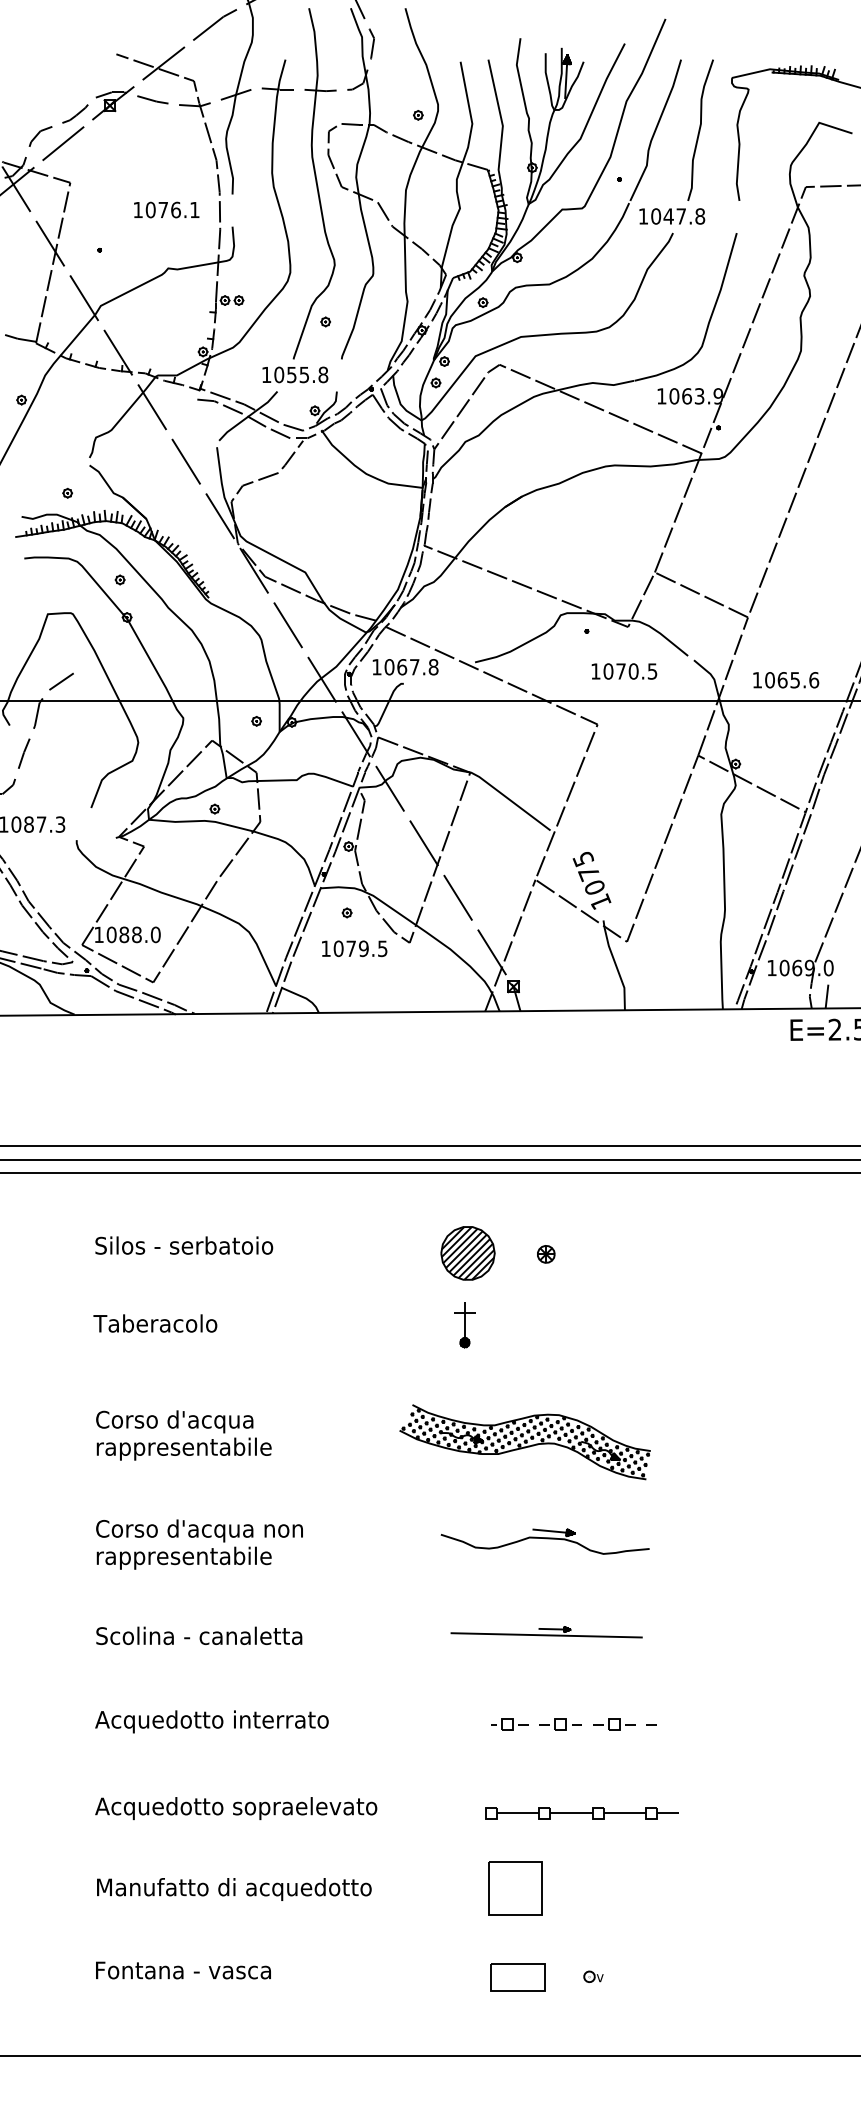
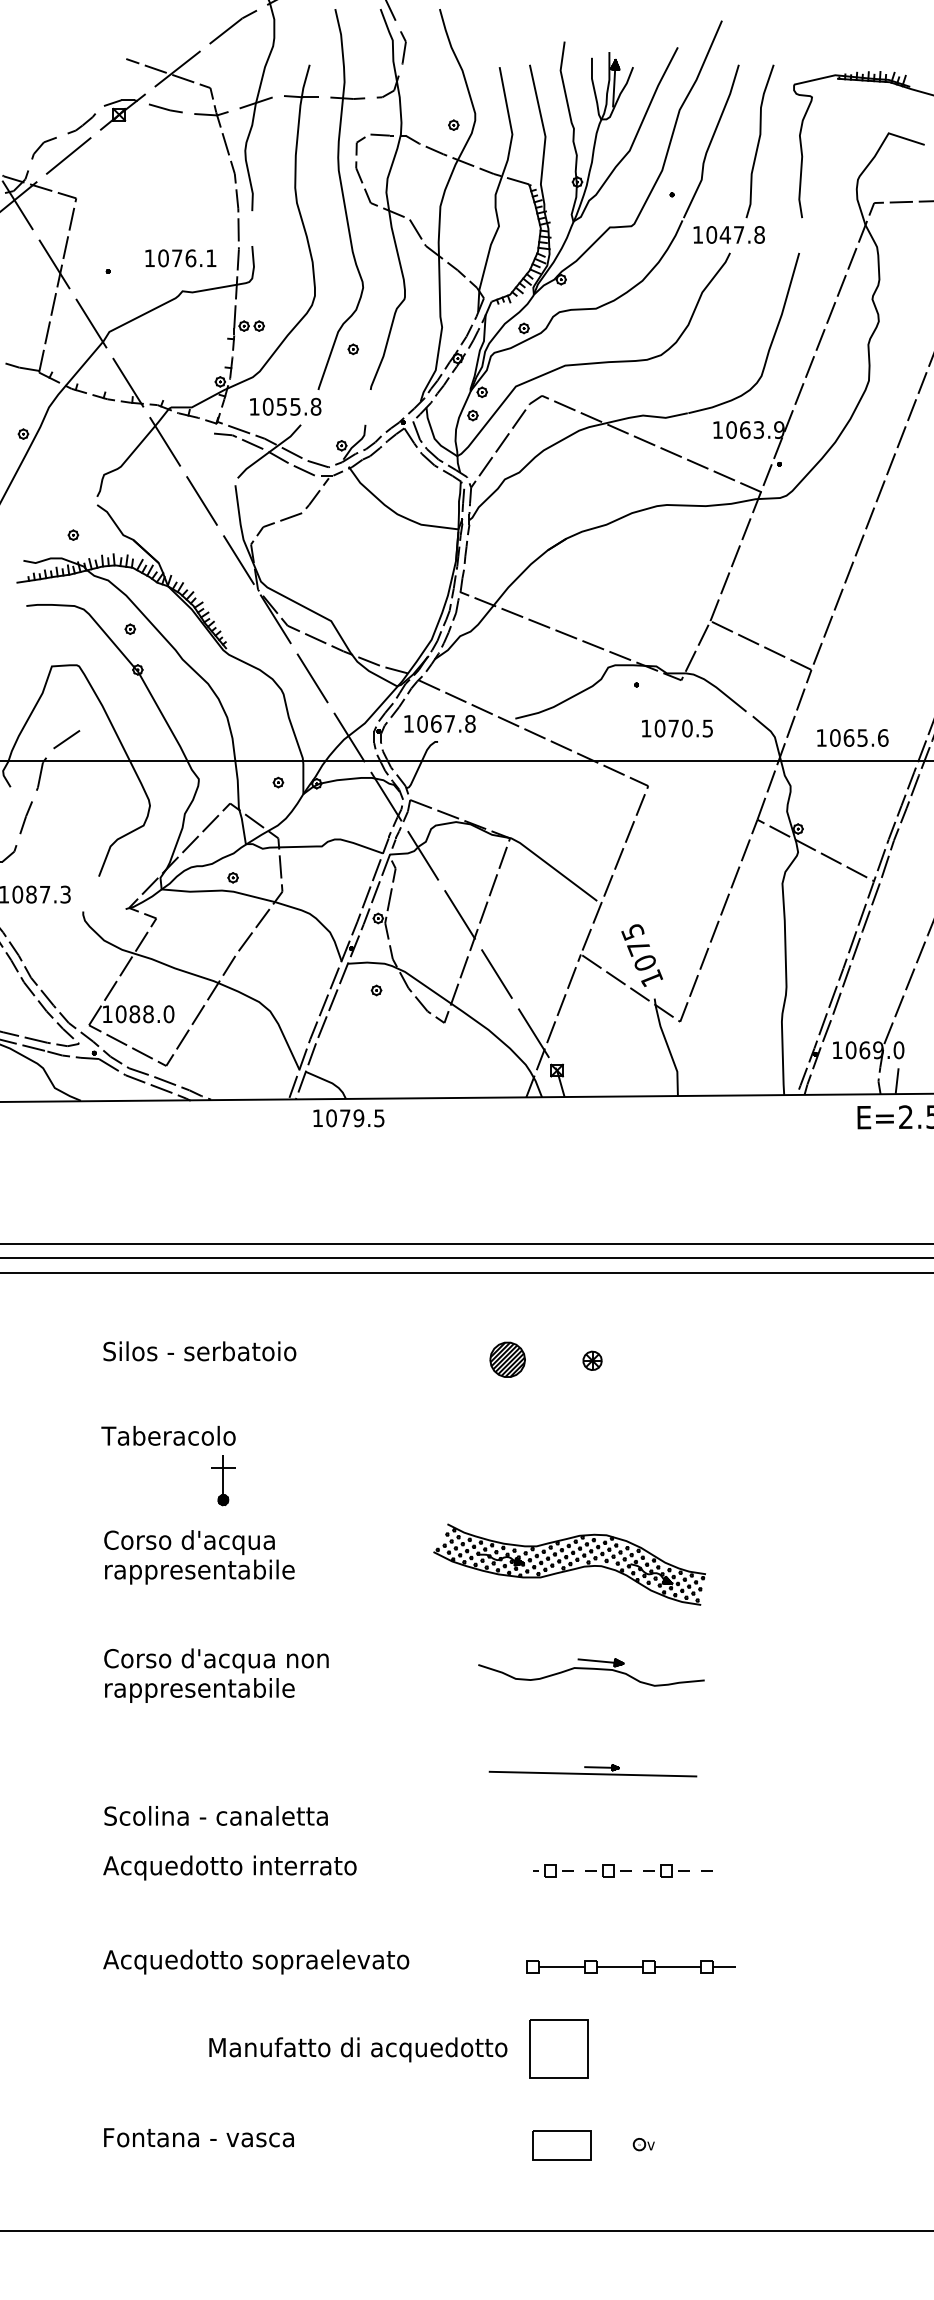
text: (166, 209) -> (180, 257), moved
text: (295, 374) -> (285, 406), moved
text: (354, 948) -> (348, 1117), moved
part: (467, 1253) -> (507, 1359), size x0.6
part: (464, 1325) -> (222, 1481), moved
text: (199, 1635) -> (216, 1815), moved
text: (234, 1889) -> (358, 2049), moved

